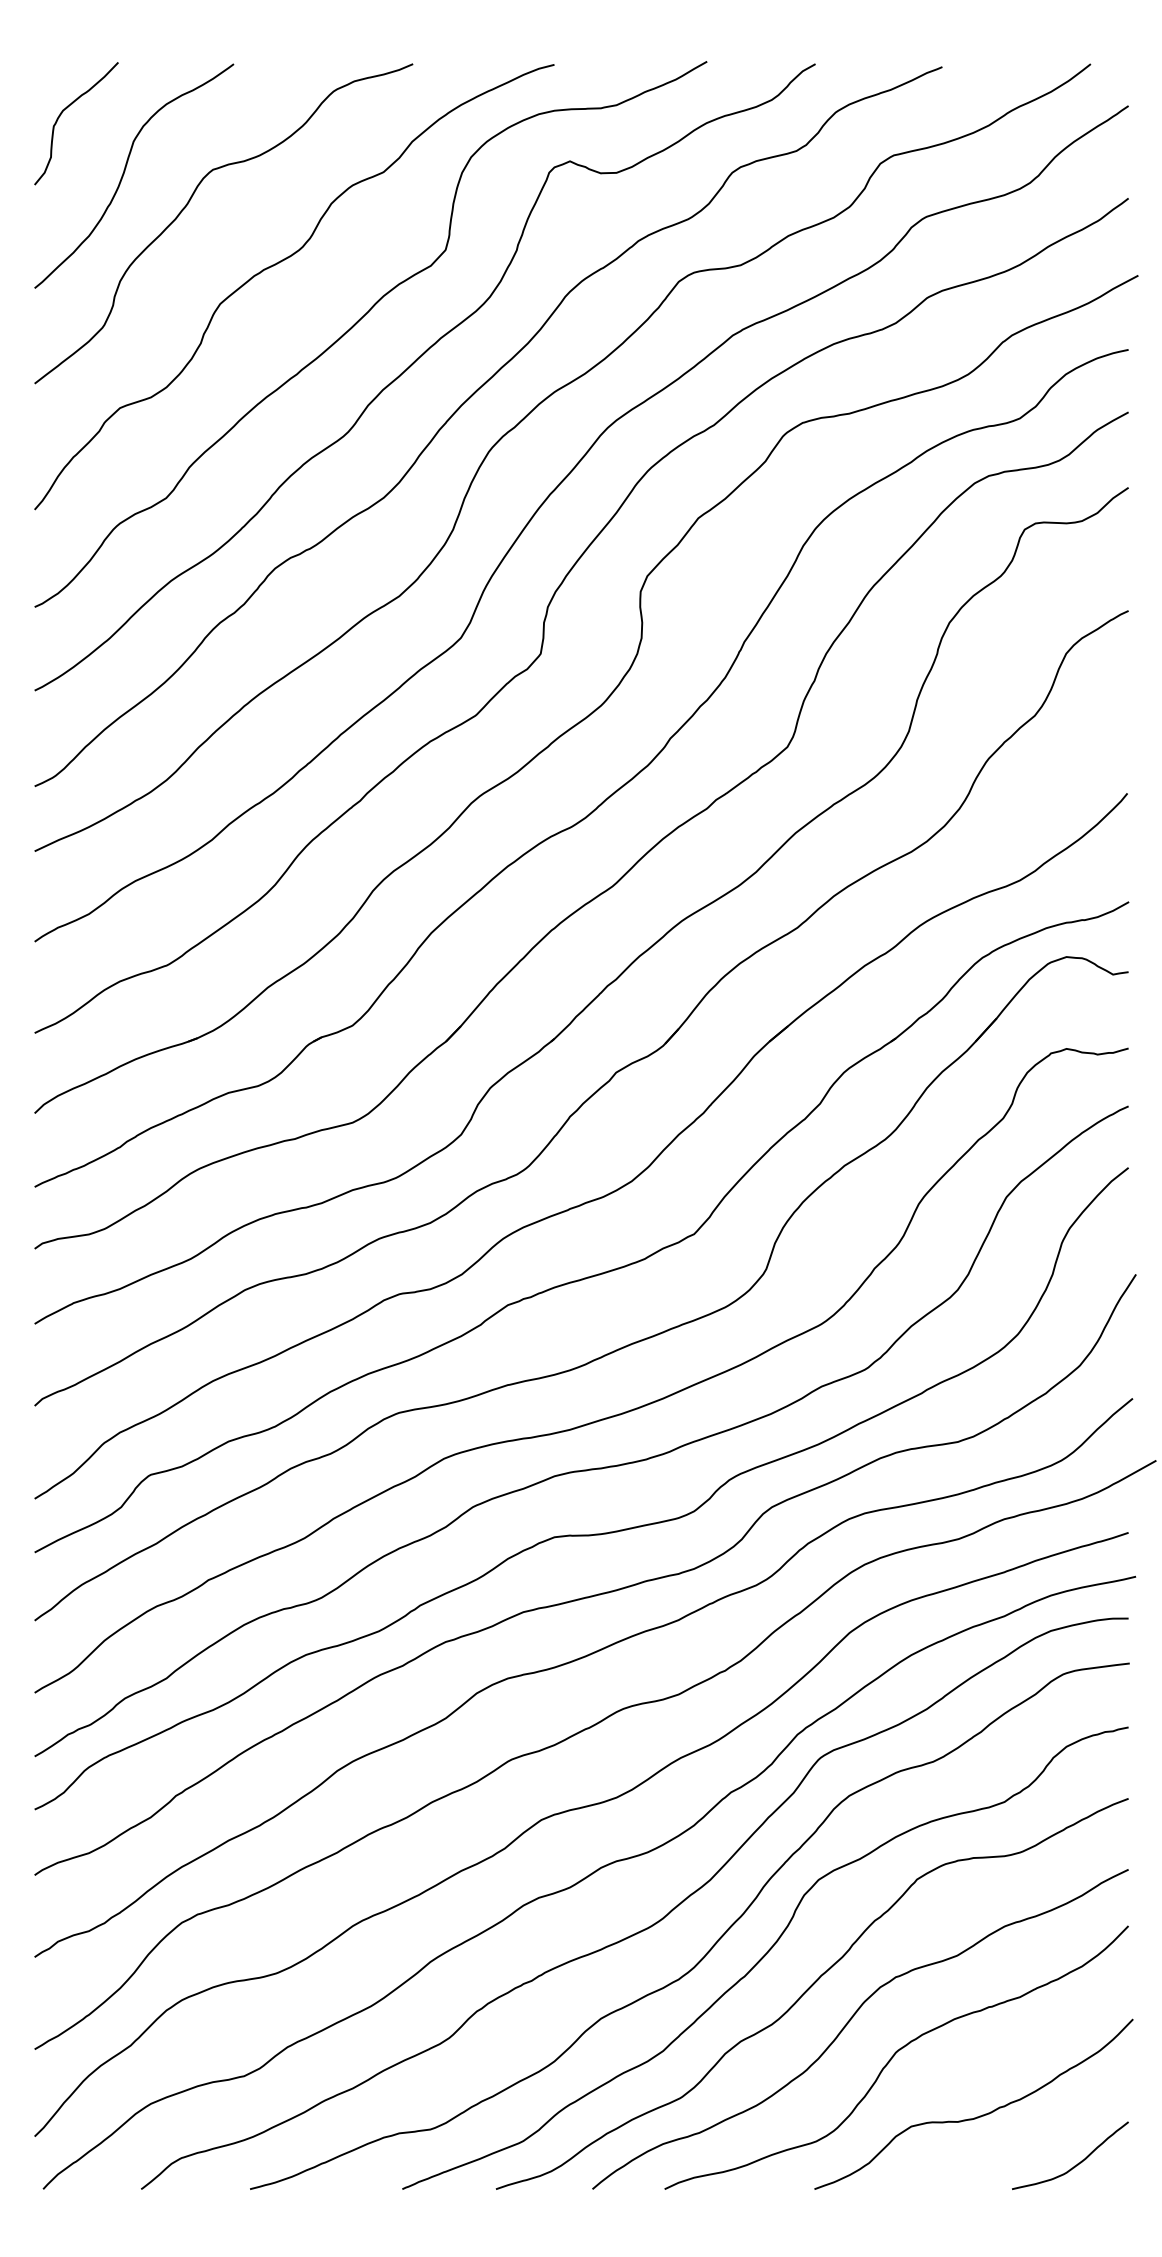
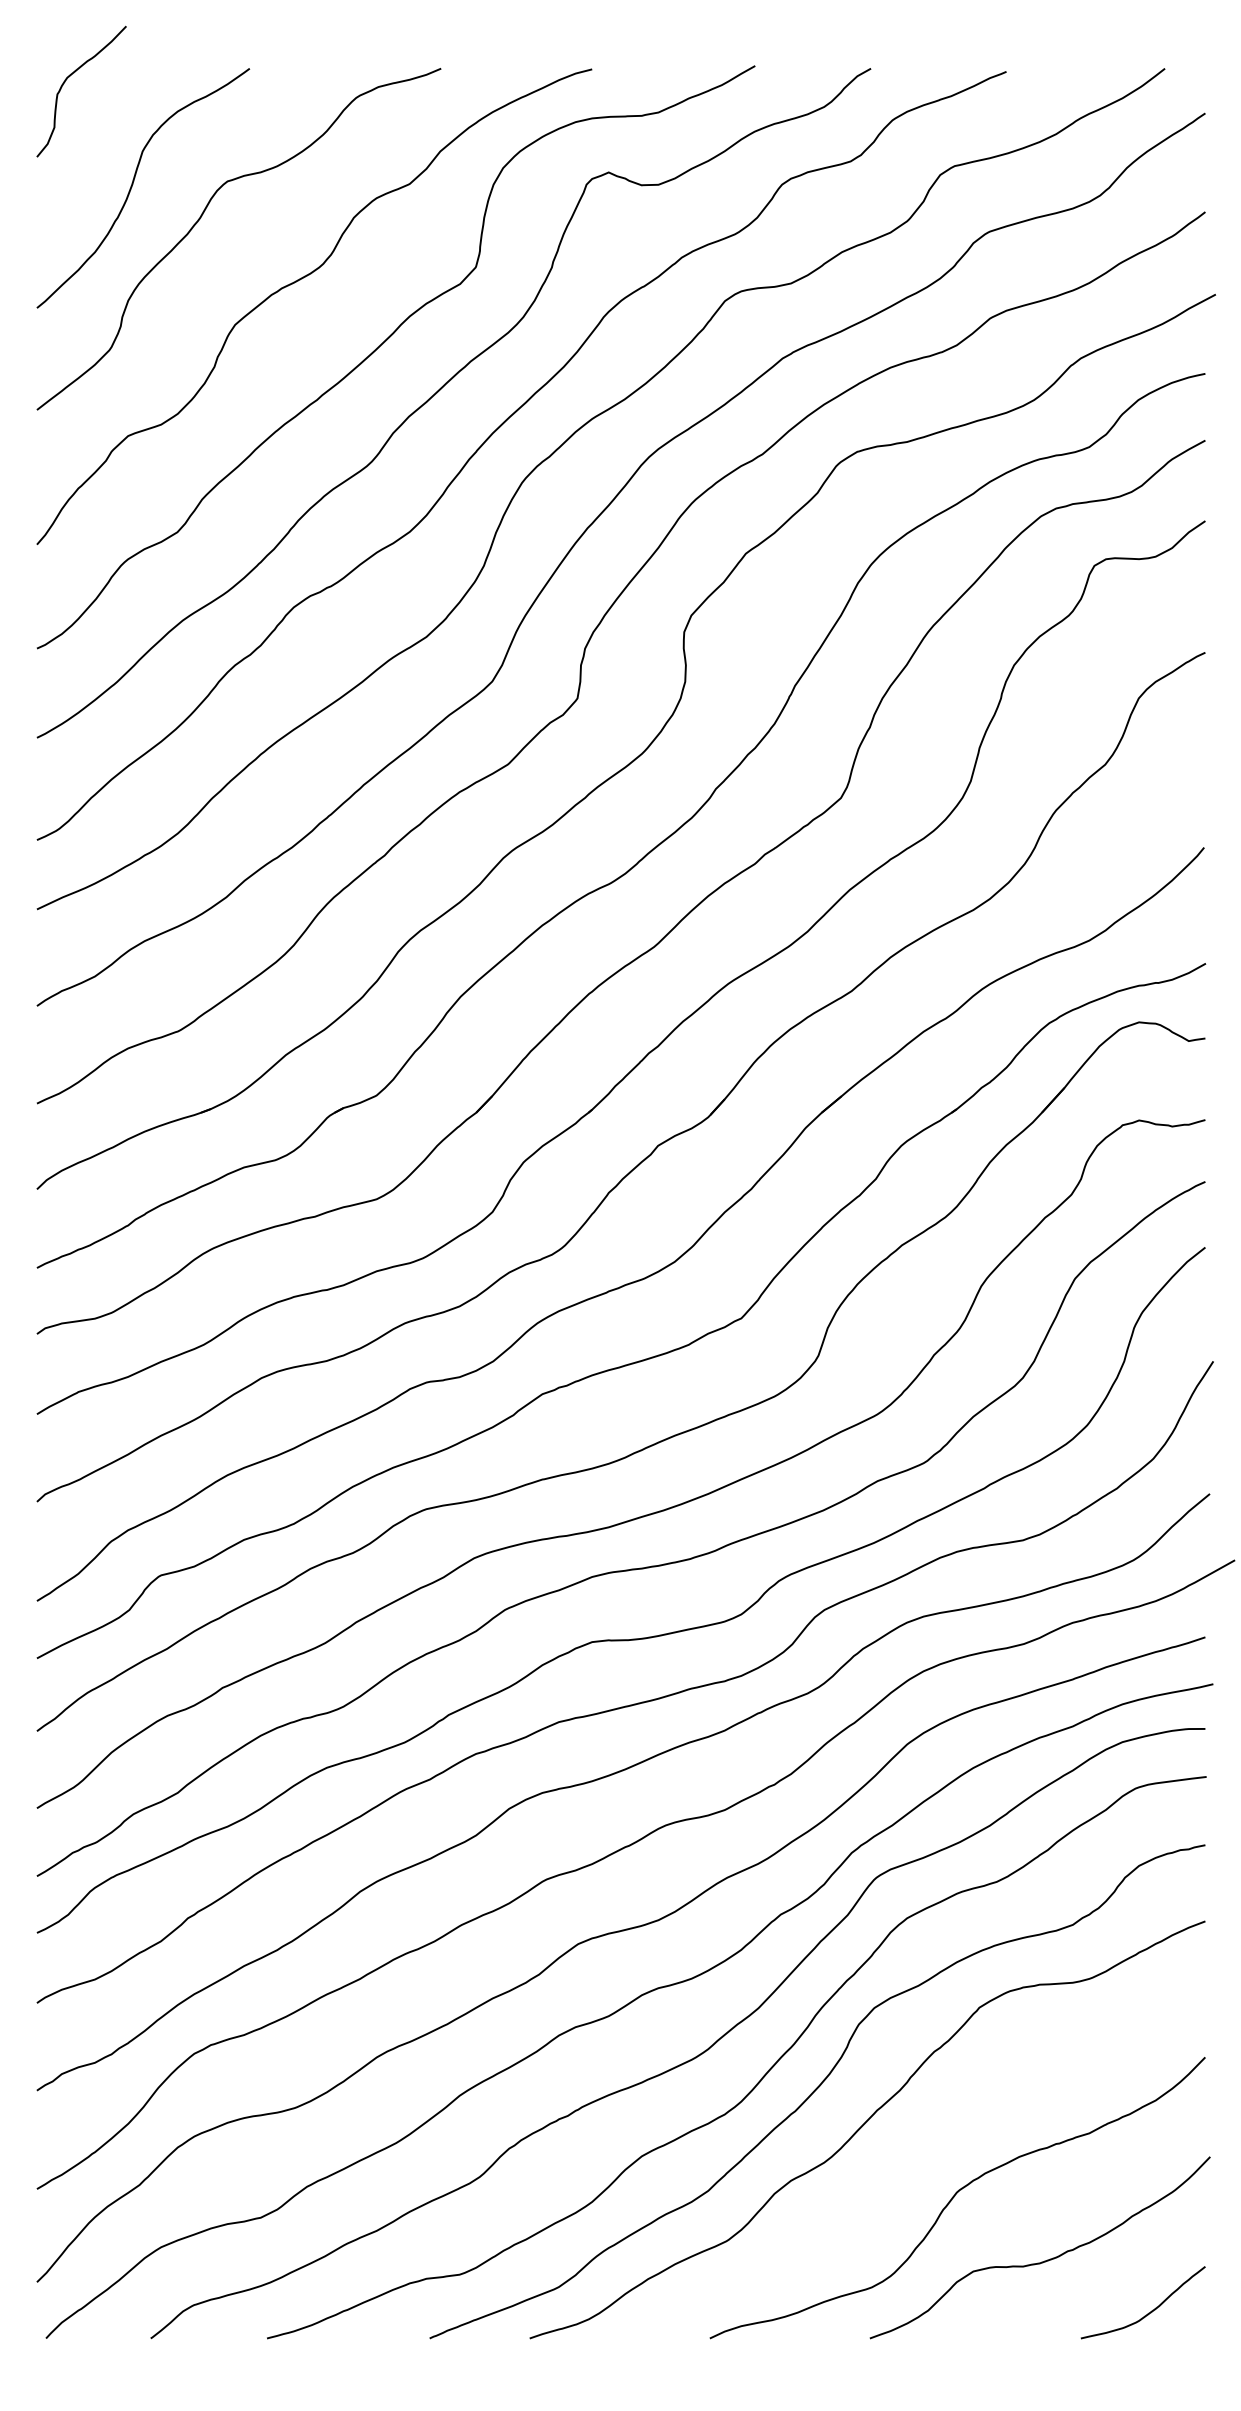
curve: (66, 109) -> (70, 76), moved
curve: (850, 2021) -> (908, 2159), removed

